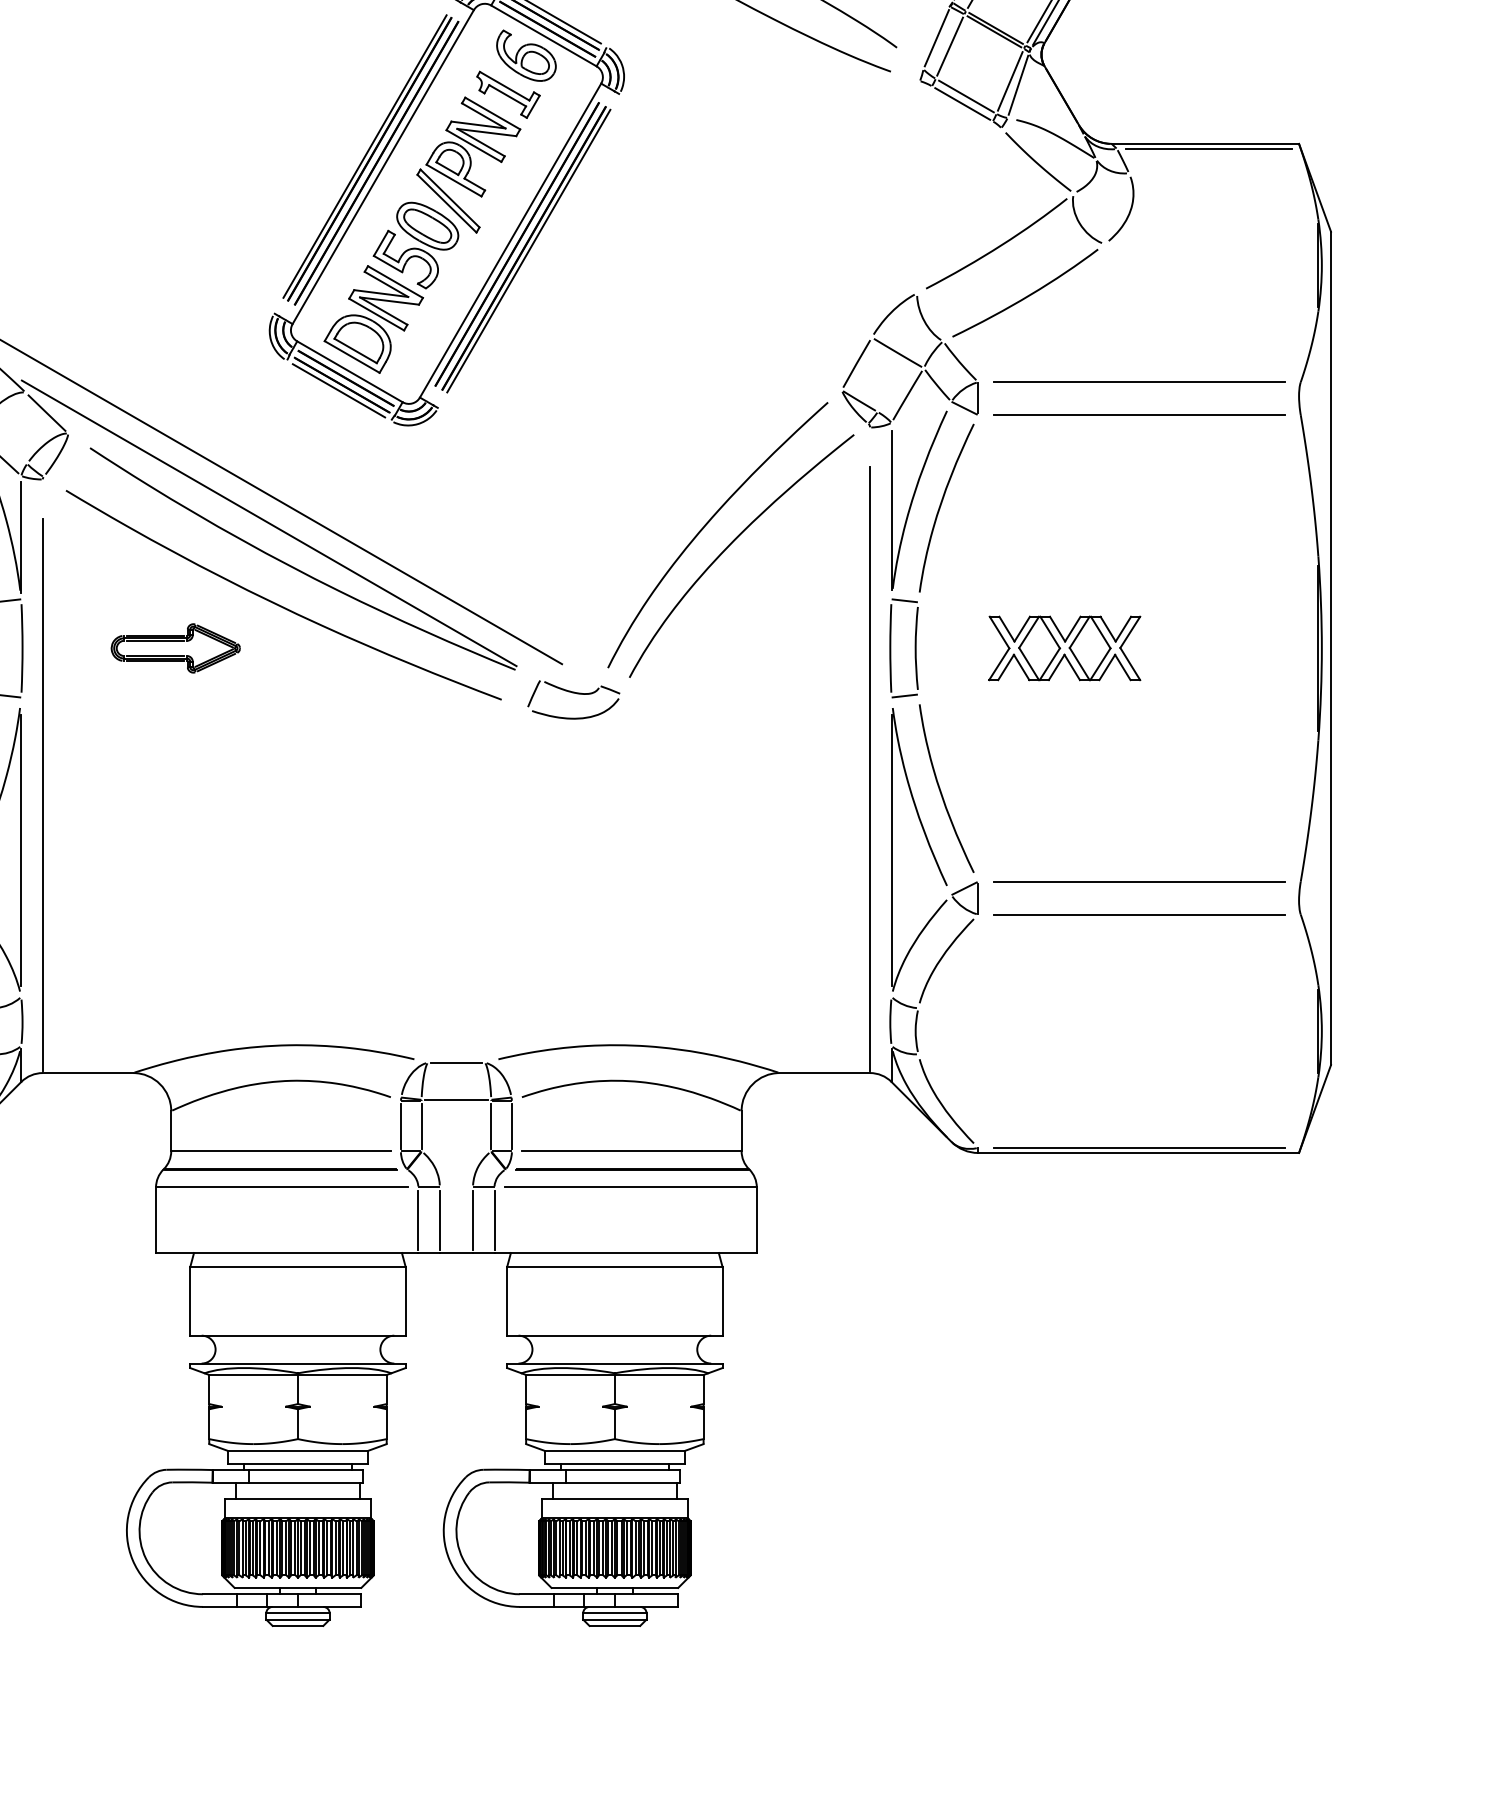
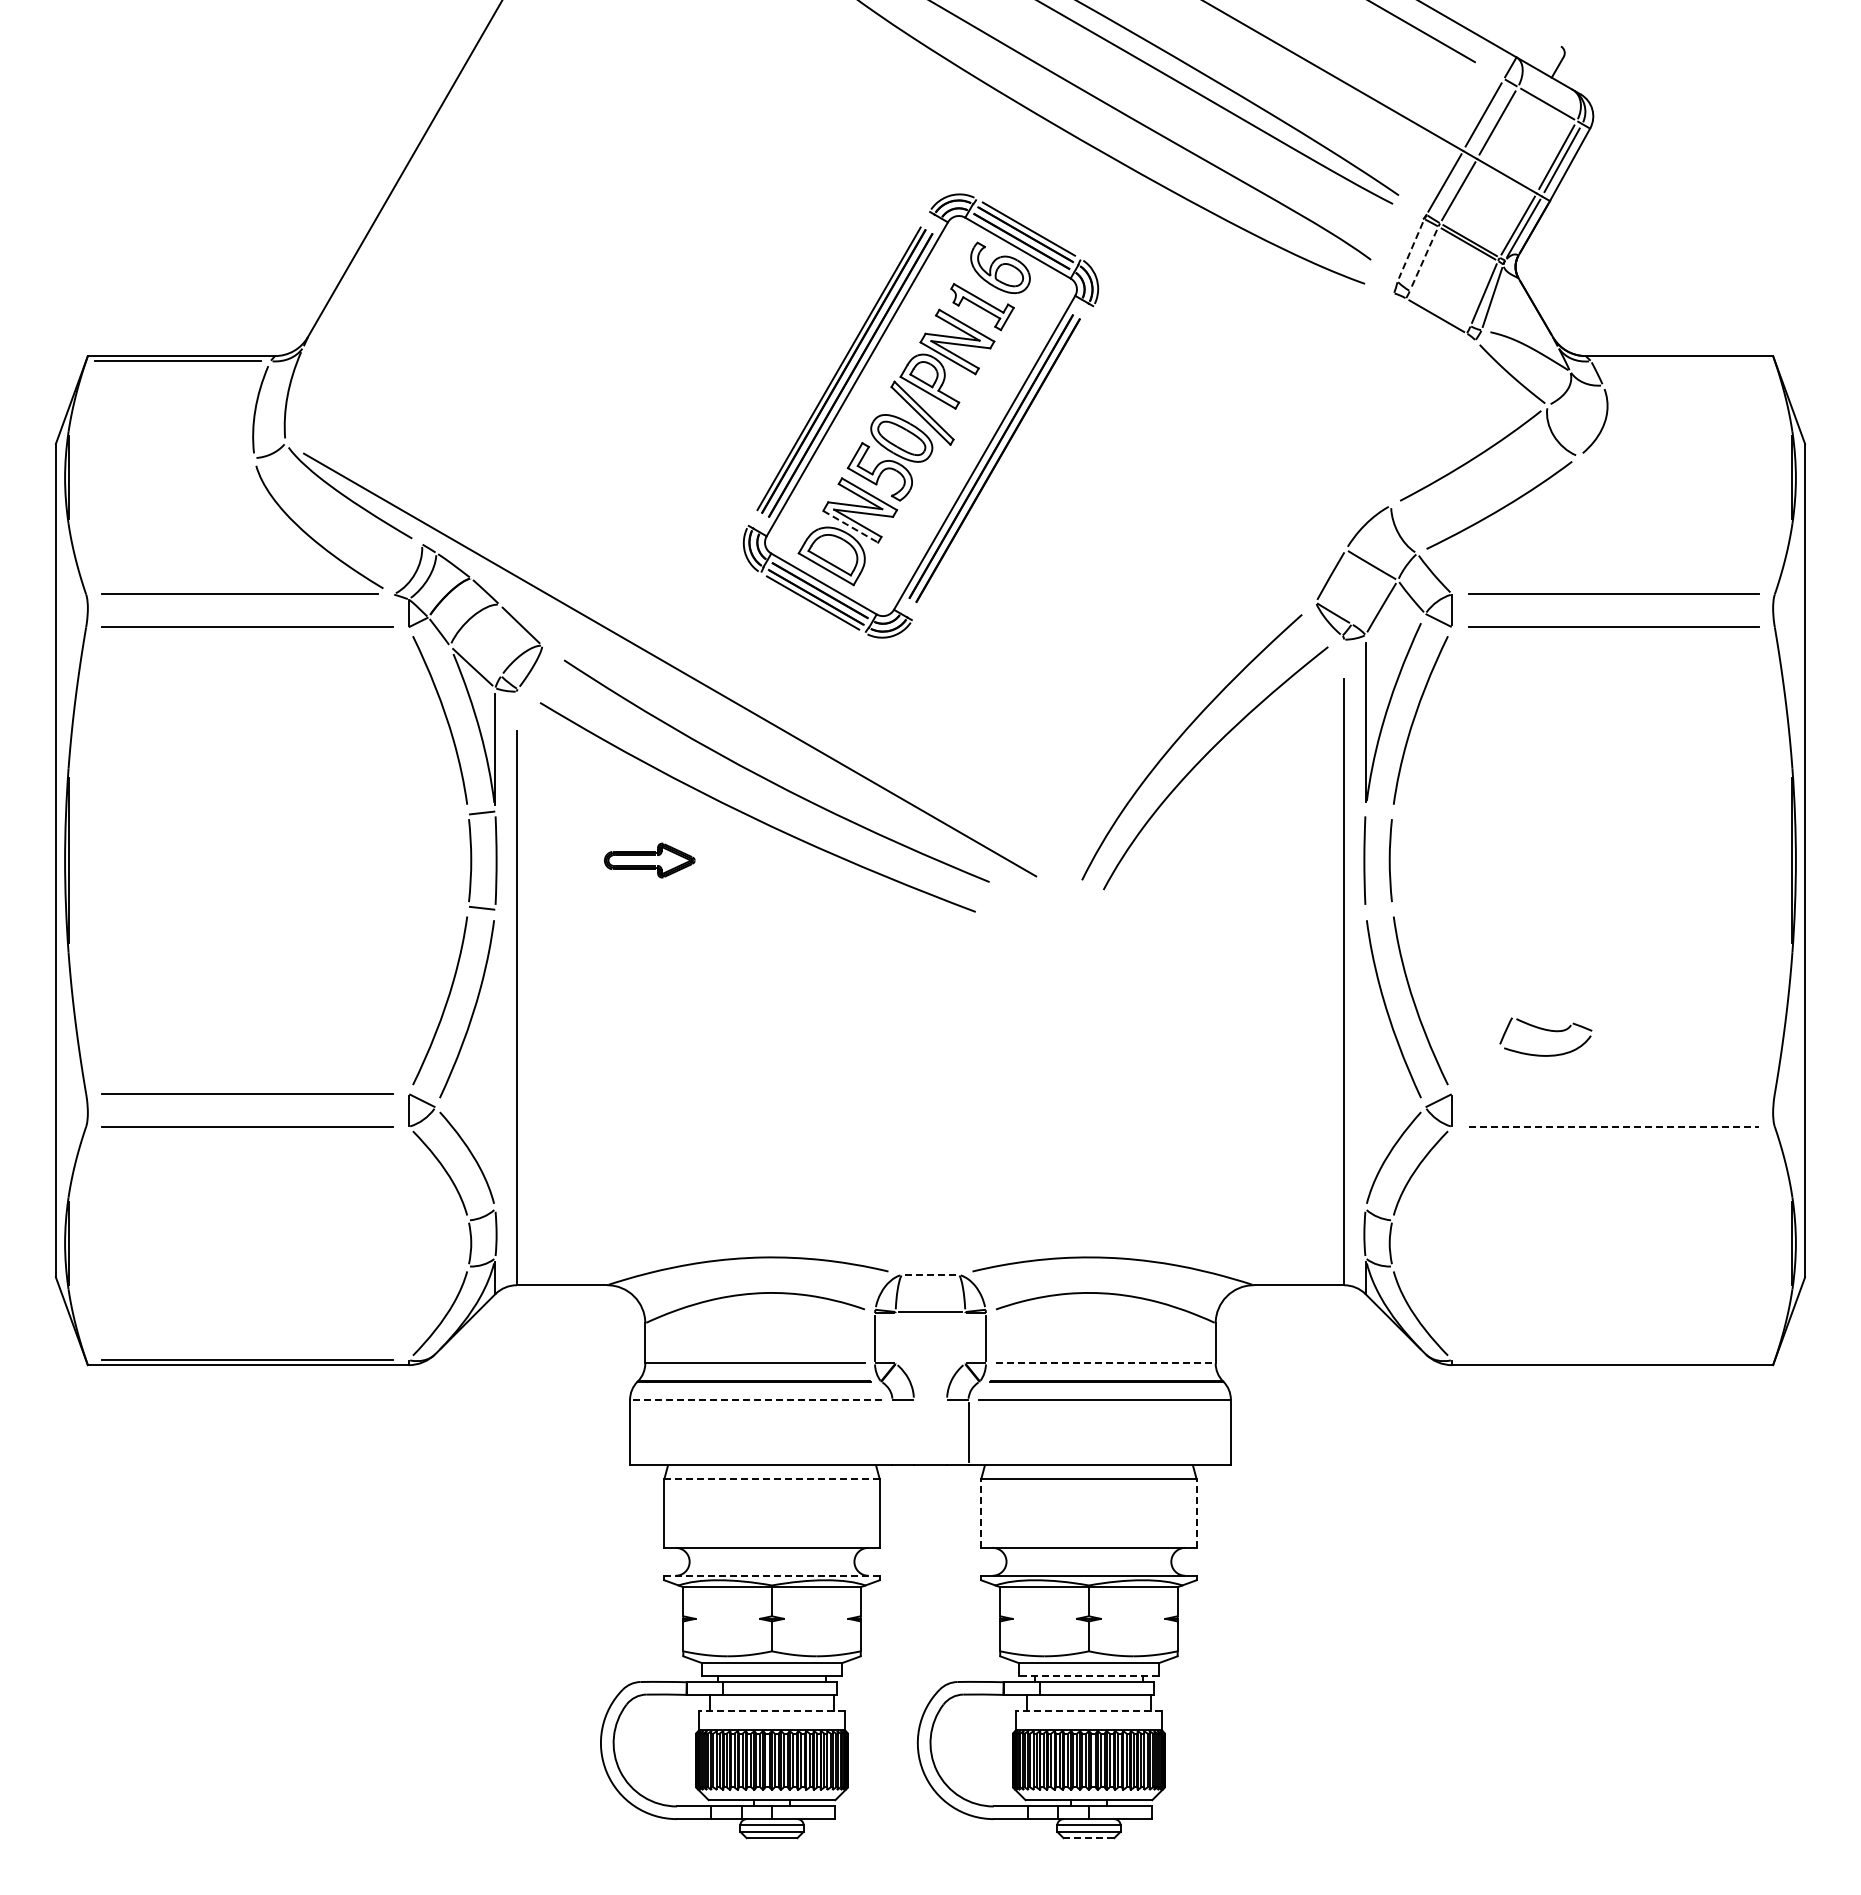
line: (936, 38) -> (1410, 250), solid -> dashed
line: (950, 46) -> (1424, 258), solid -> dashed
line: (966, 96) -> (1440, 308), removed
line: (1208, 149) -> (1682, 361), removed
line: (528, 251) -> (1002, 463), removed
line: (376, 314) -> (850, 526), solid -> dashed
line: (268, 523) -> (742, 735), removed
line: (904, 600) -> (1378, 812), removed
part: (175, 648) -> (649, 860), size x0.7
part: (1064, 648) -> (1538, 860), removed
line: (904, 695) -> (1378, 907), removed
part: (573, 699) -> (1545, 1036), moved
line: (21, 850) -> (495, 1062), removed
line: (891, 850) -> (1365, 1062), removed
line: (1139, 881) -> (1613, 1093), removed
line: (1140, 914) -> (1614, 1126), solid -> dashed
line: (456, 1062) -> (930, 1274), solid -> dashed
line: (421, 1125) -> (895, 1337), removed
line: (491, 1125) -> (965, 1337), removed
line: (1139, 1148) -> (1613, 1360), removed
line: (631, 1151) -> (1105, 1363), solid -> dashed
line: (282, 1187) -> (756, 1399), solid -> dashed
line: (418, 1219) -> (892, 1431), removed
line: (439, 1219) -> (913, 1431), removed
line: (473, 1219) -> (947, 1431), removed
line: (298, 1267) -> (772, 1479), solid -> dashed
line: (507, 1301) -> (981, 1513), solid -> dashed
line: (722, 1301) -> (1196, 1513), solid -> dashed
line: (298, 1363) -> (772, 1575), solid -> dashed
line: (614, 1463) -> (1088, 1675), solid -> dashed
line: (298, 1499) -> (772, 1711), solid -> dashed
line: (614, 1499) -> (1088, 1711), solid -> dashed
line: (614, 1626) -> (1088, 1838), solid -> dashed

